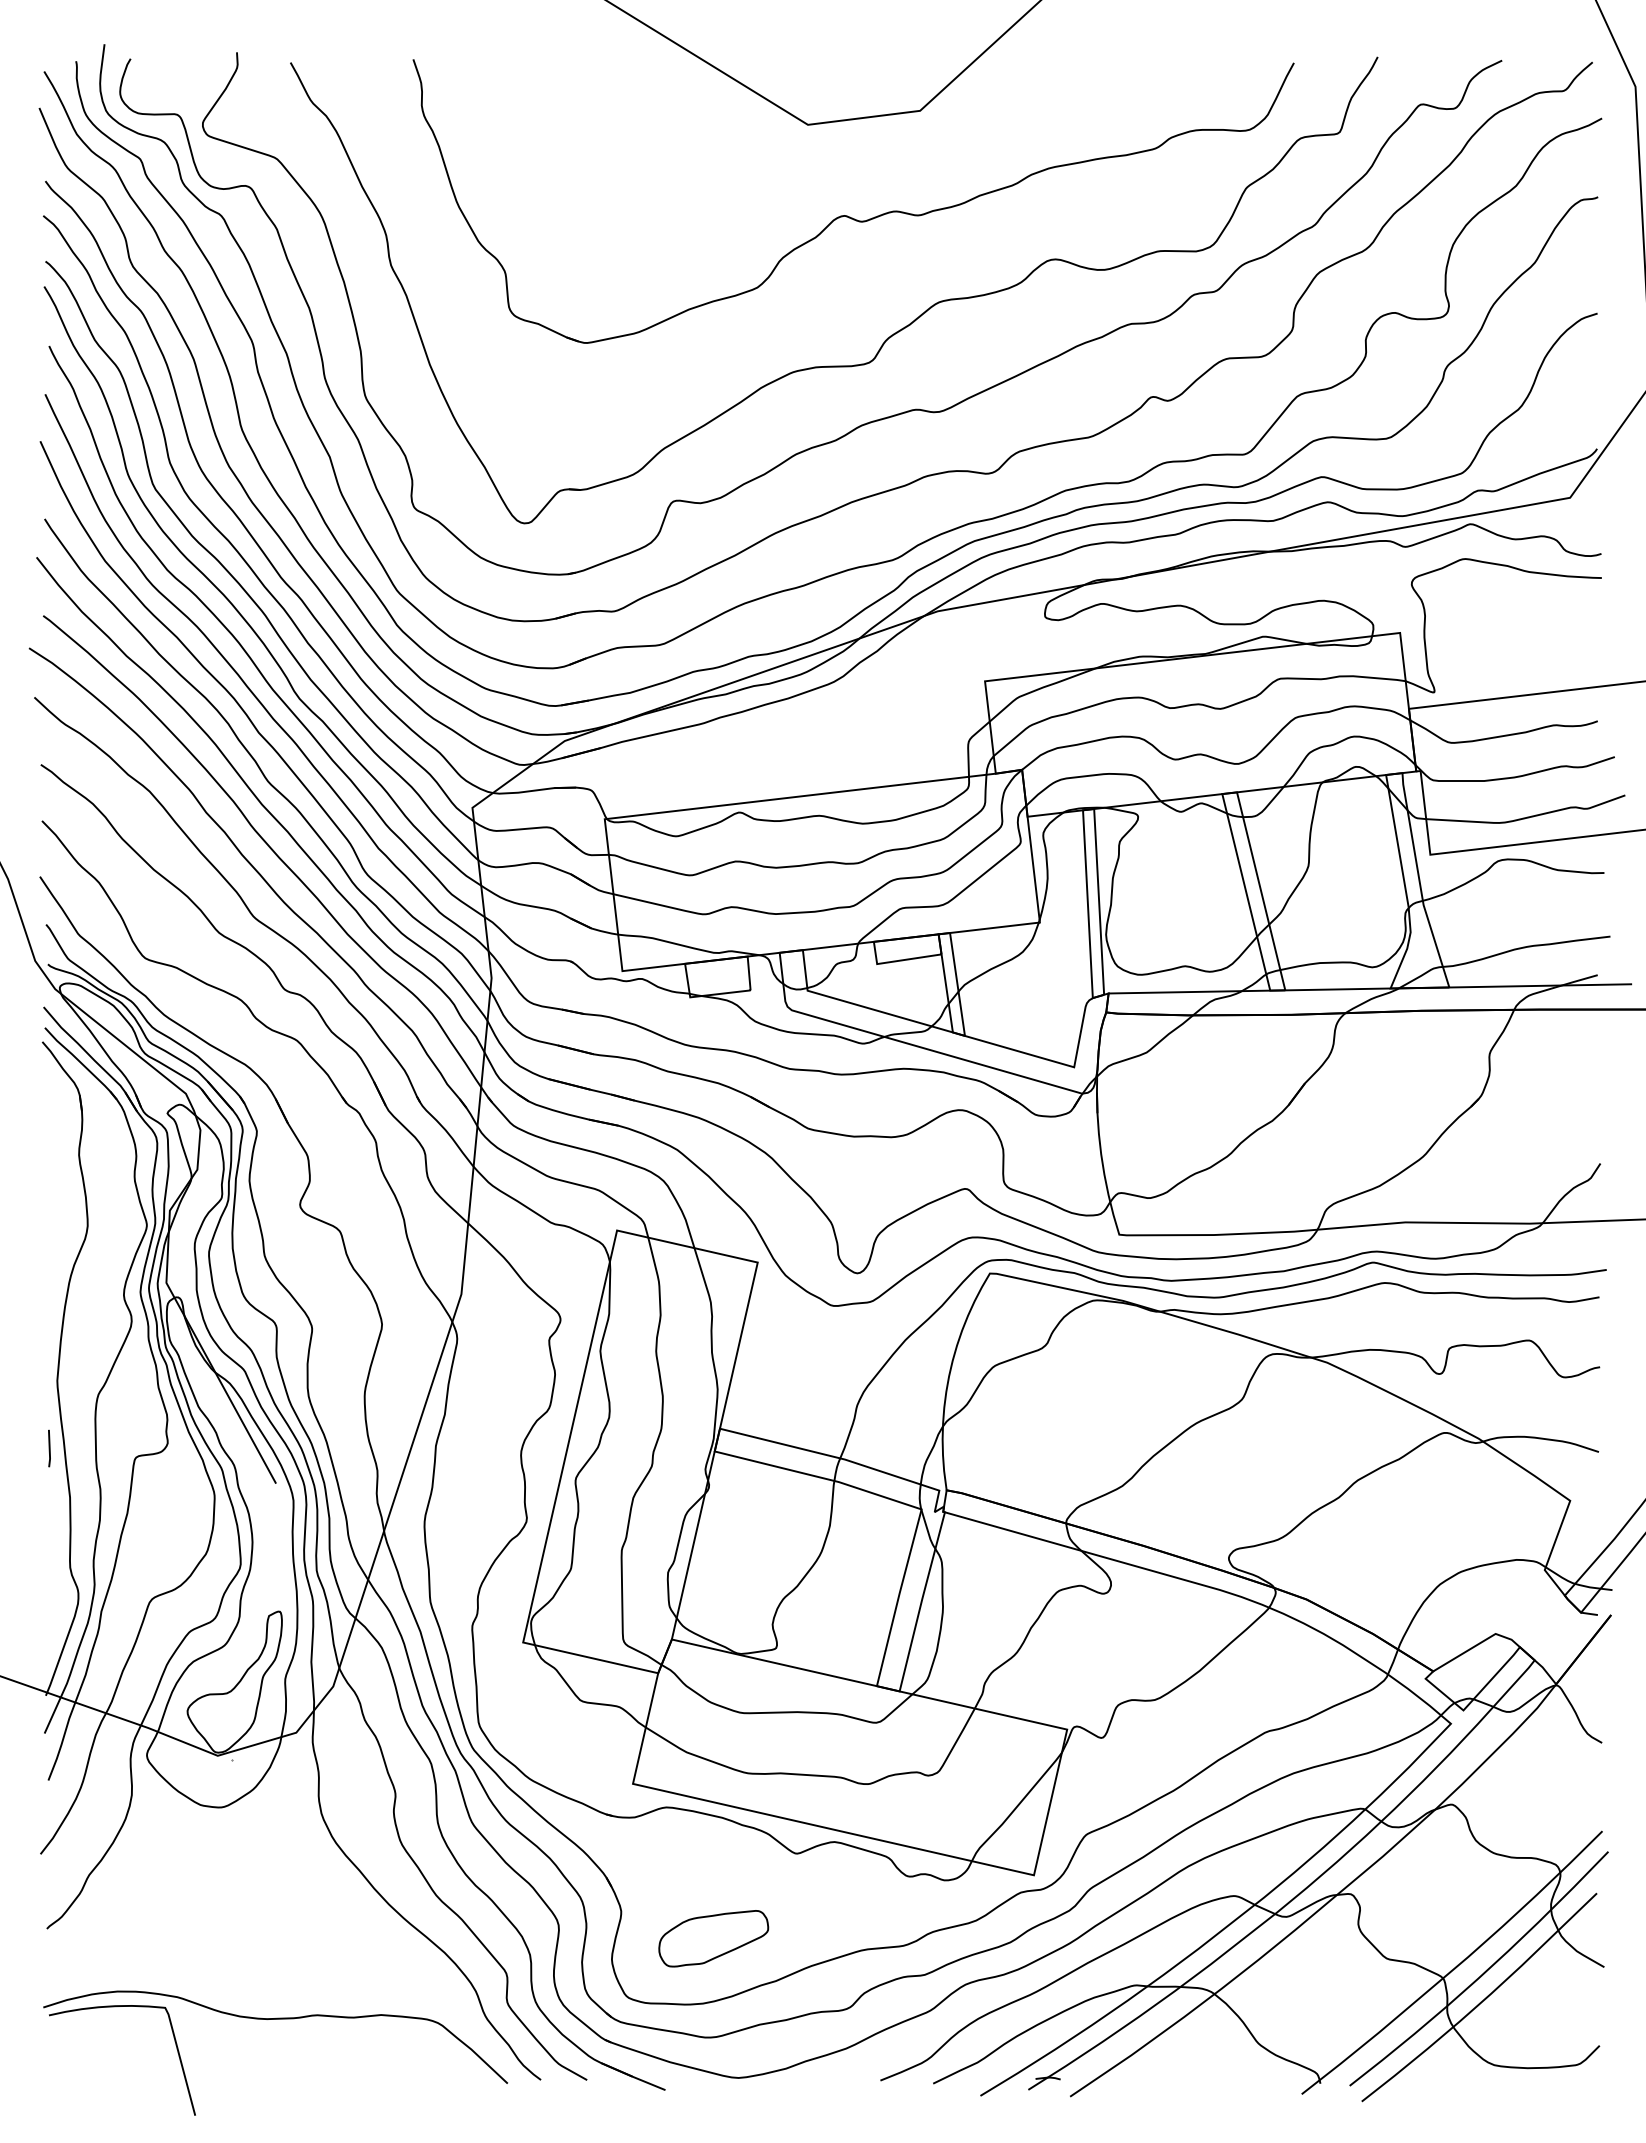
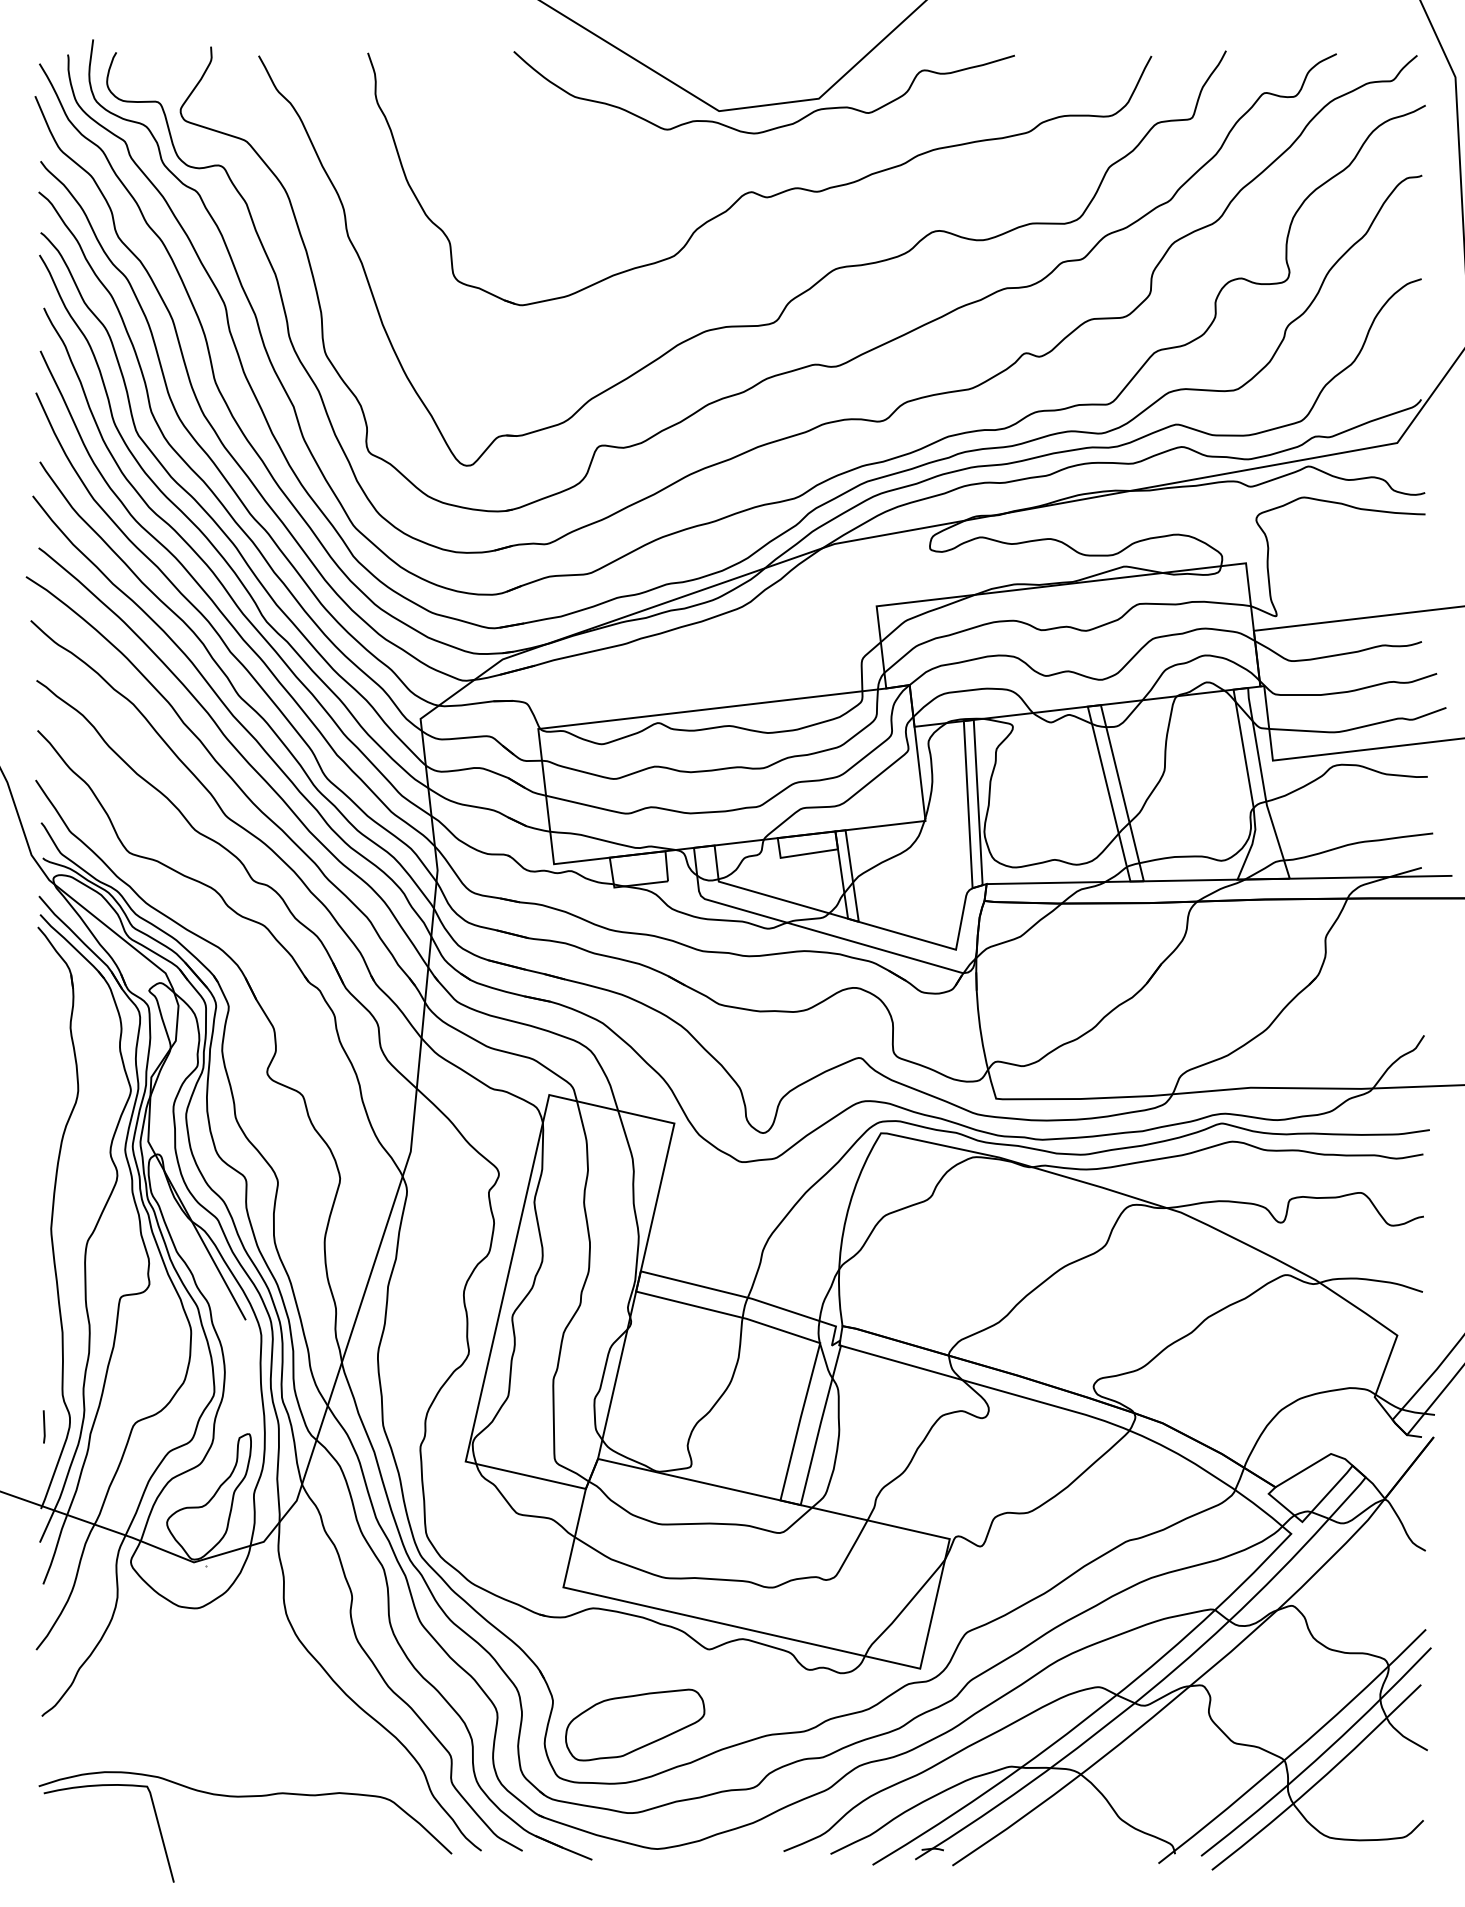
curve: (869, 143) -> (773, 127), added
line: (49, 1448) -> (44, 1426), moved
part: (713, 1938) -> (635, 1724), size x1.43

